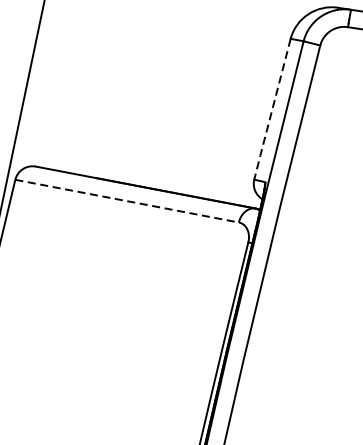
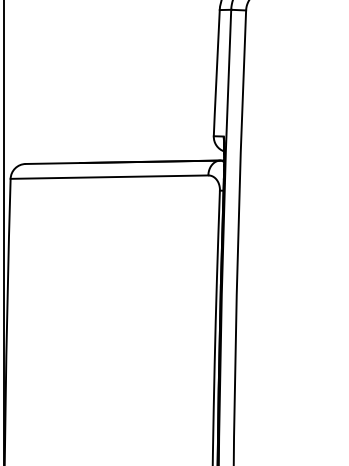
line: (272, 109) -> (216, 73), dashed -> solid
line: (127, 201) -> (109, 177), dashed -> solid

